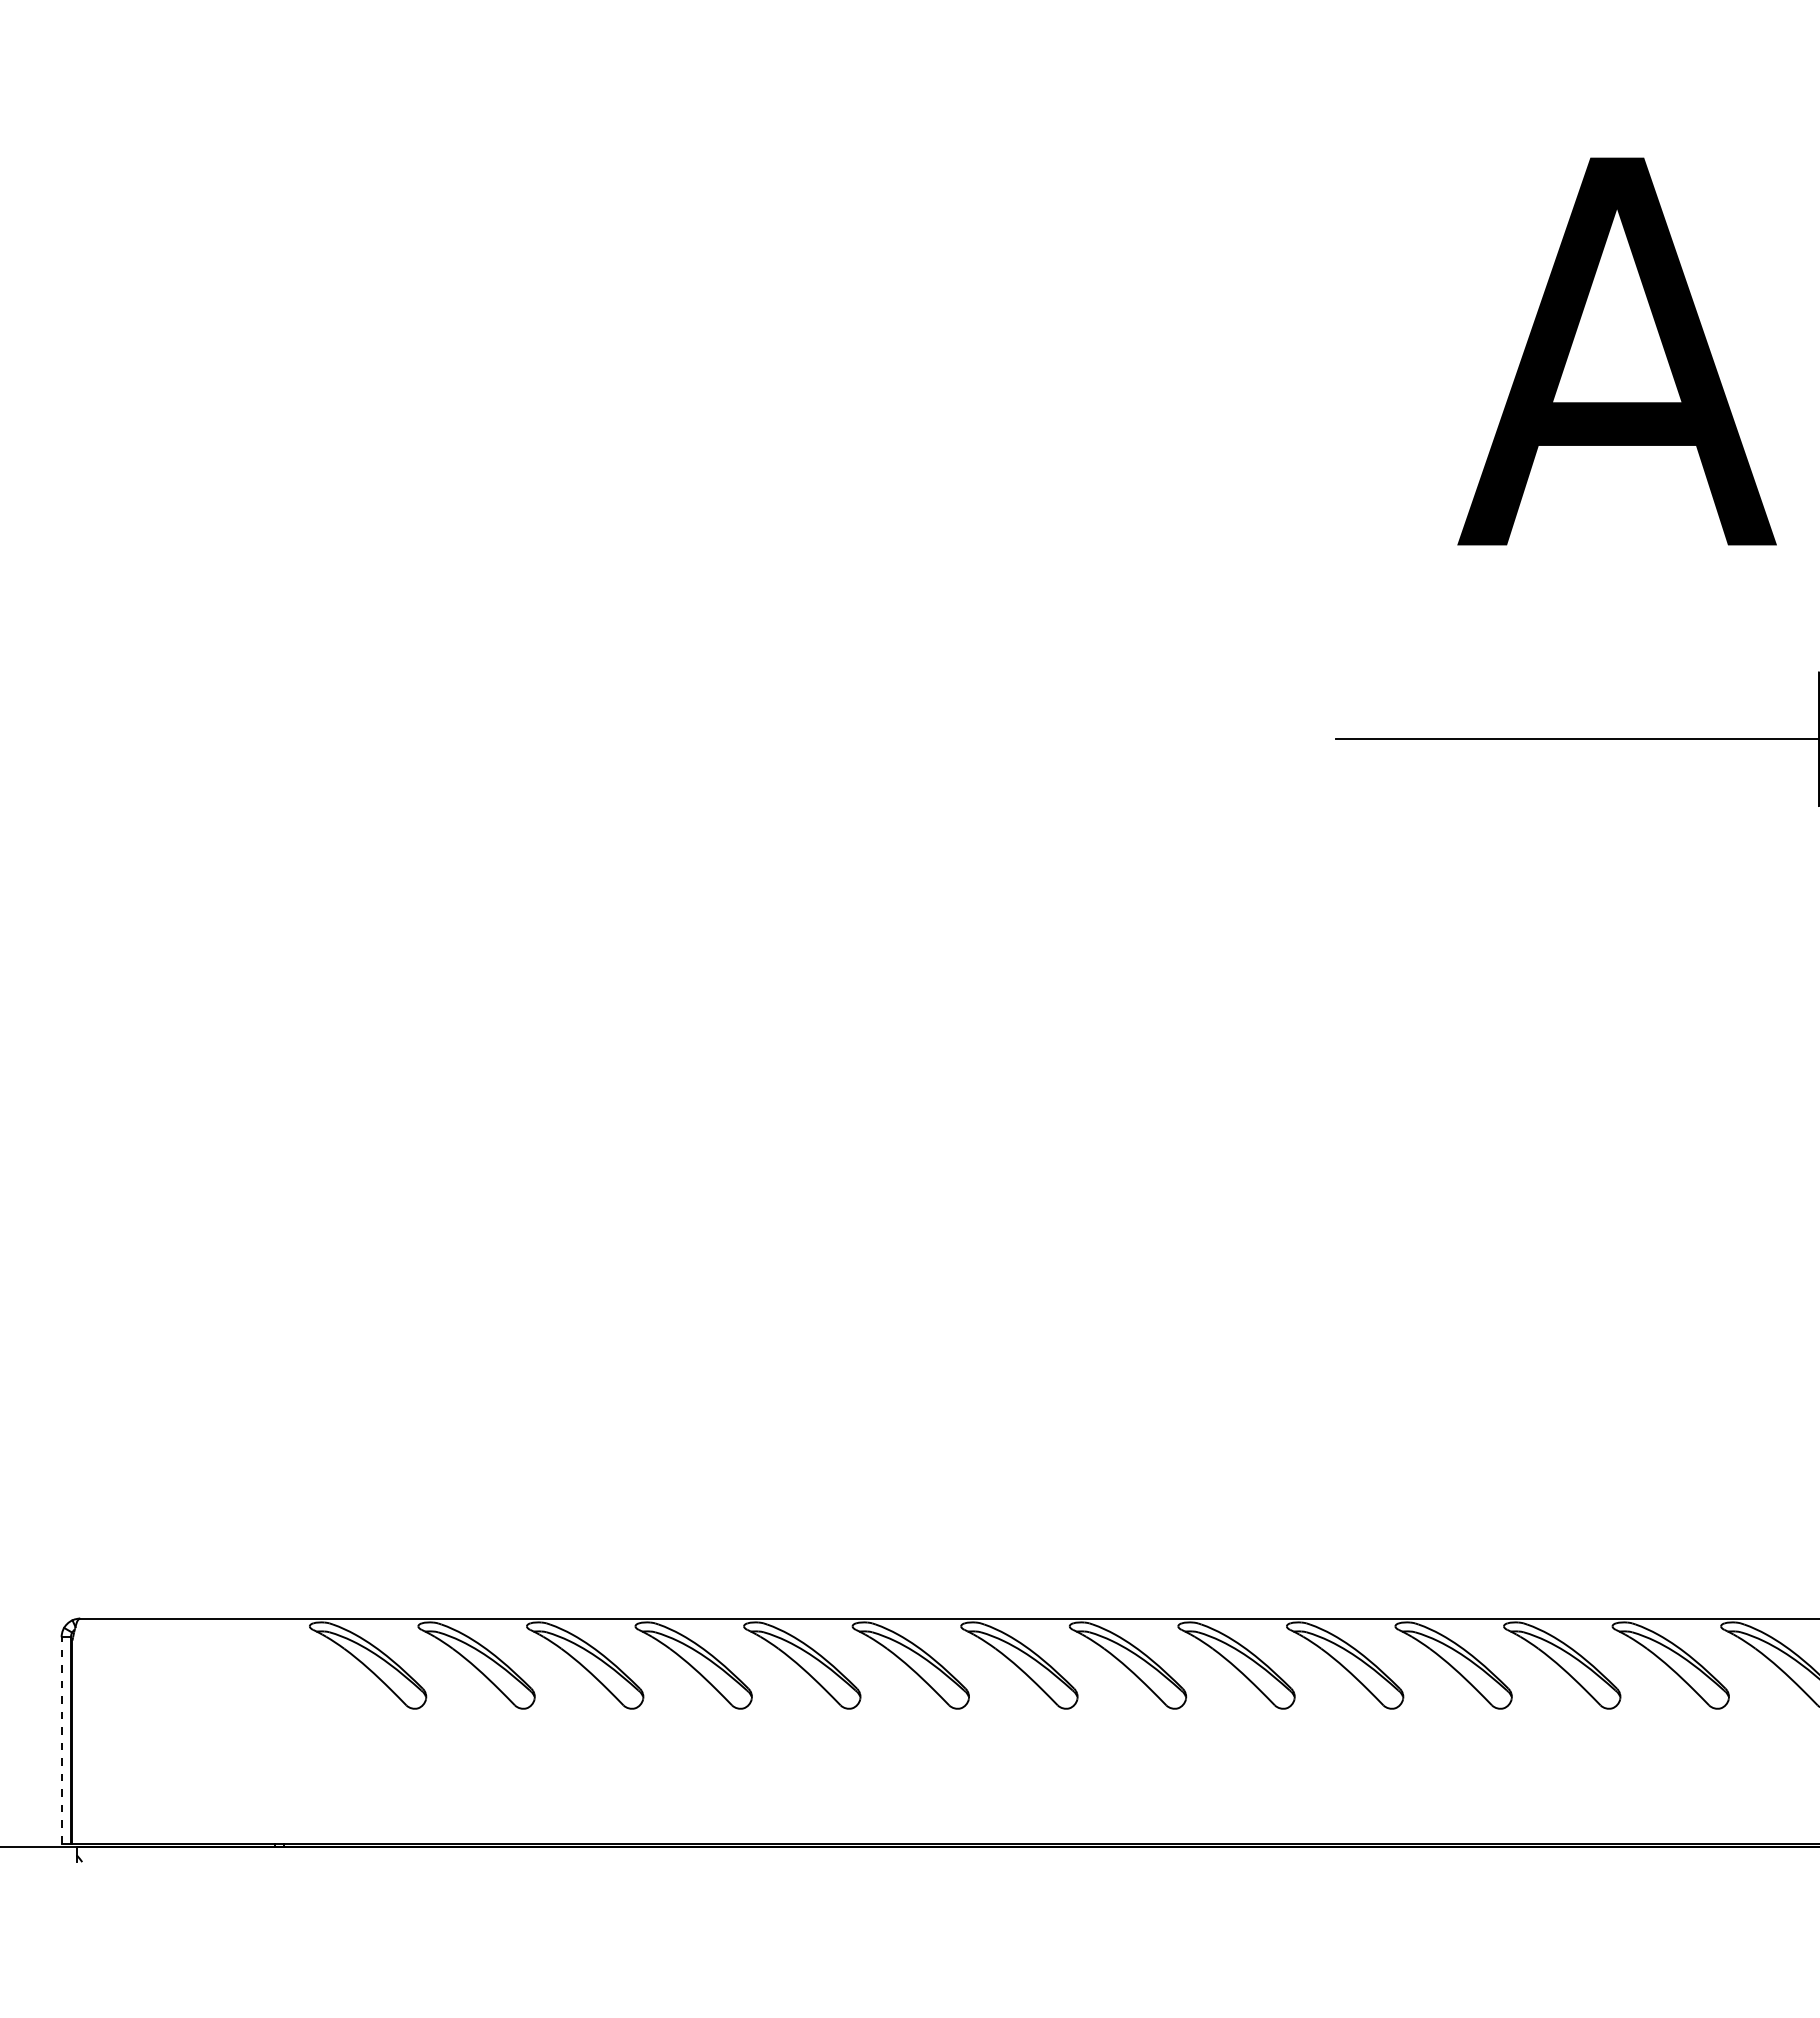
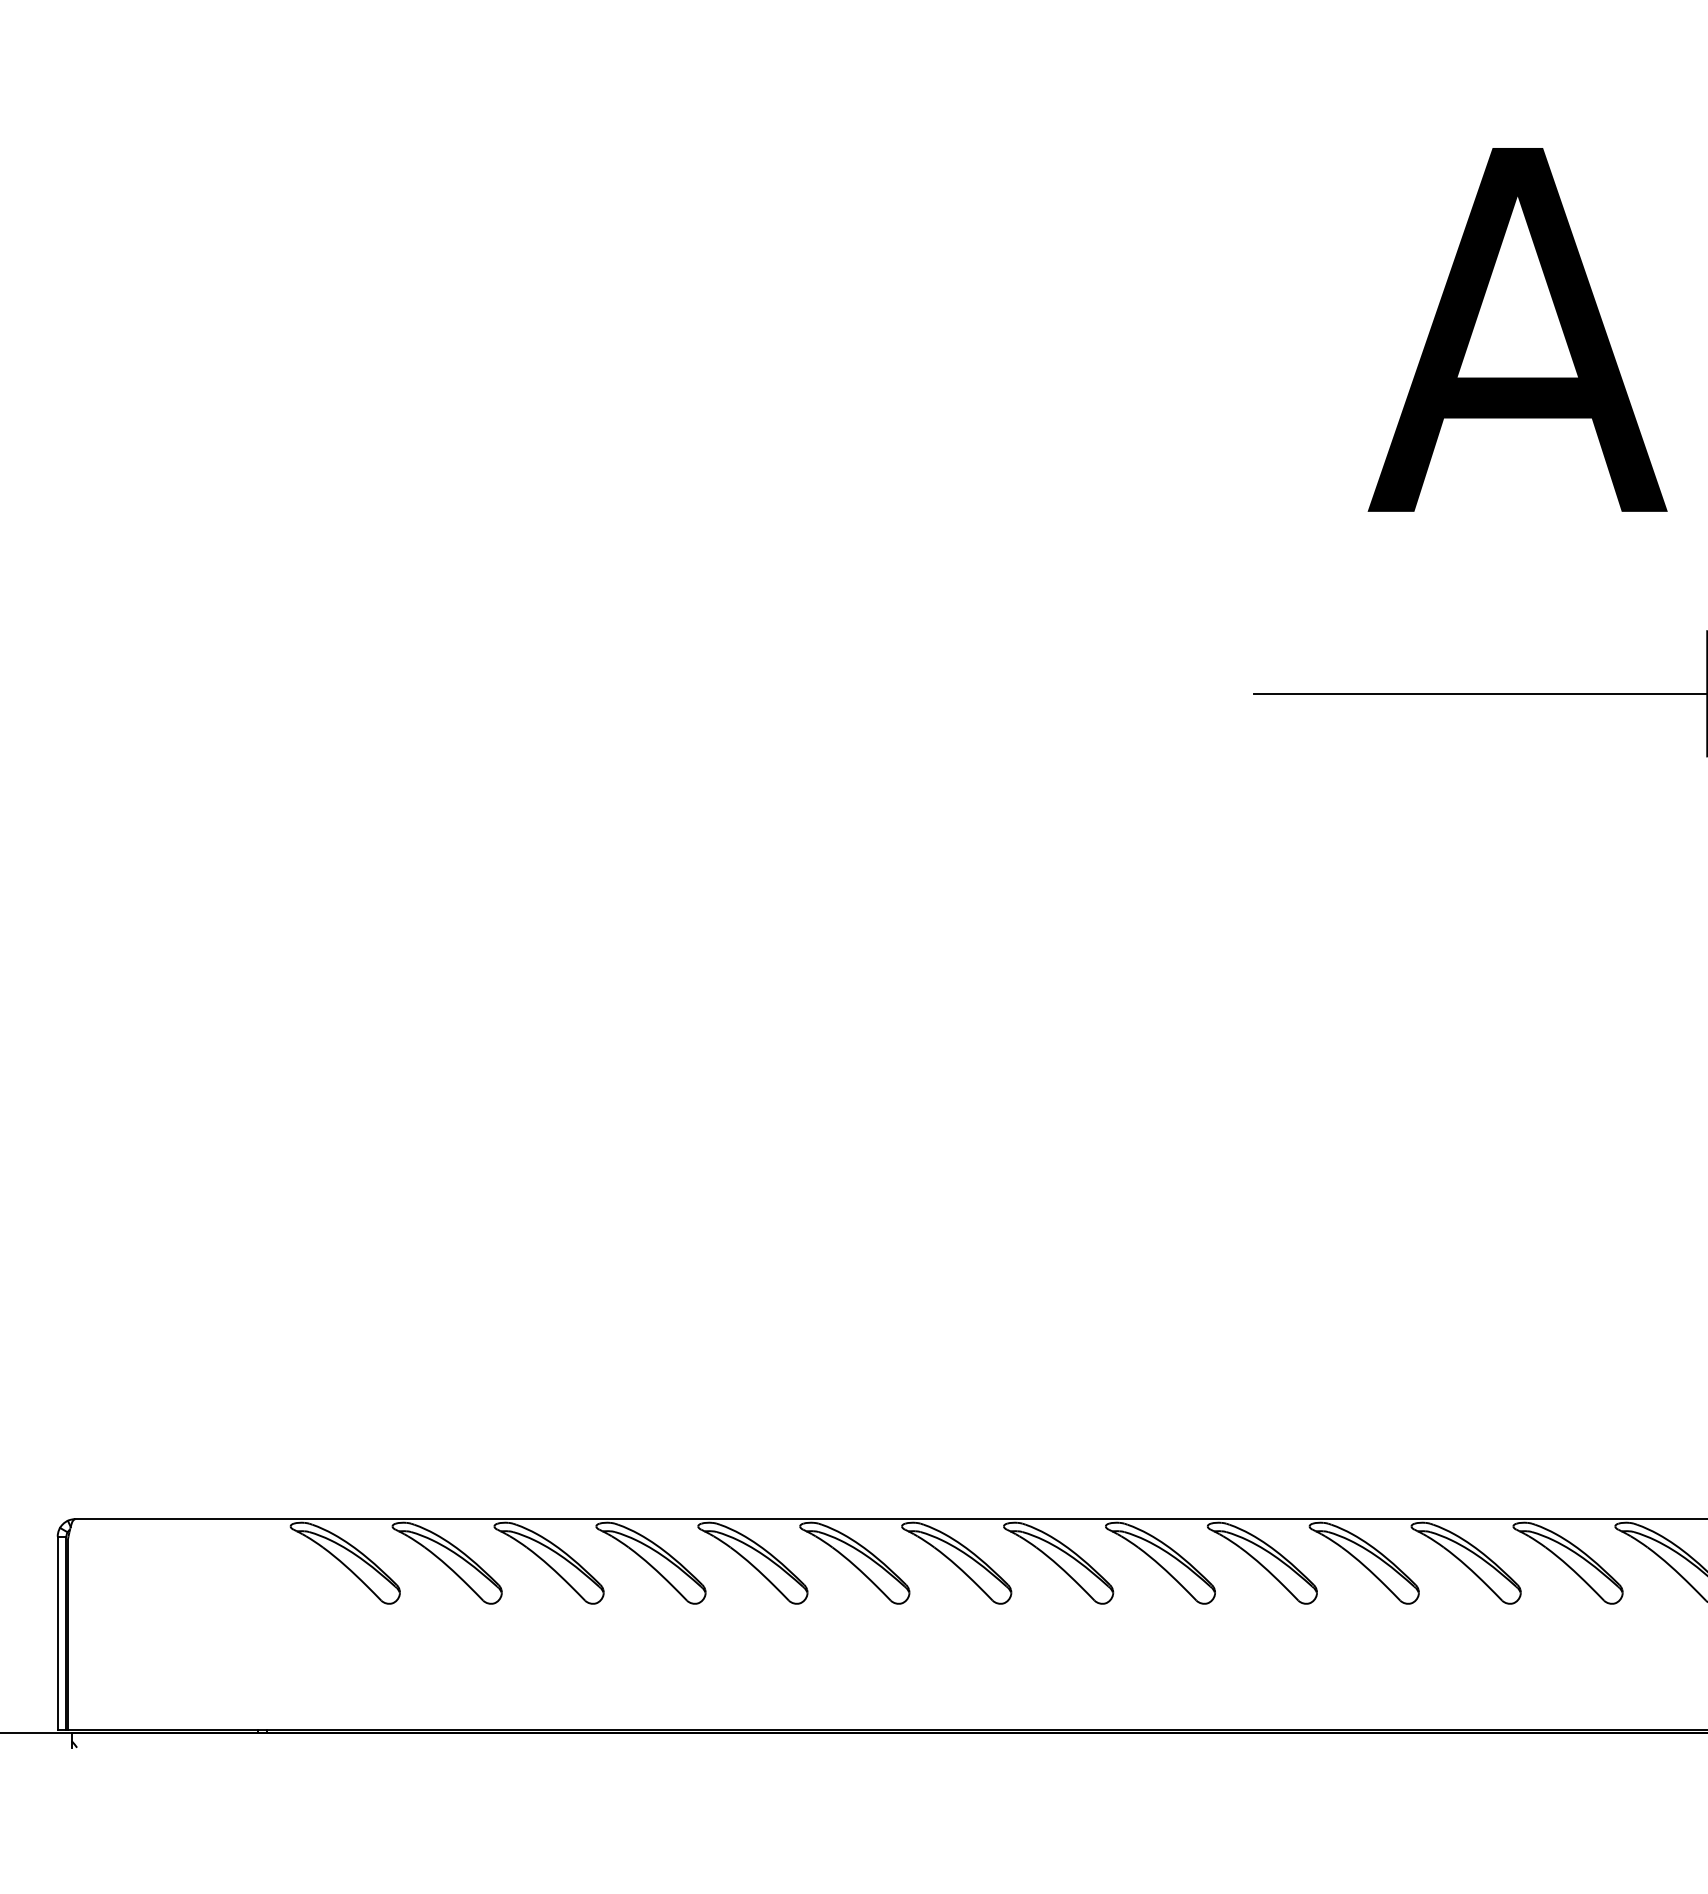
line: (61, 1739) -> (57, 1632), dashed -> solid

